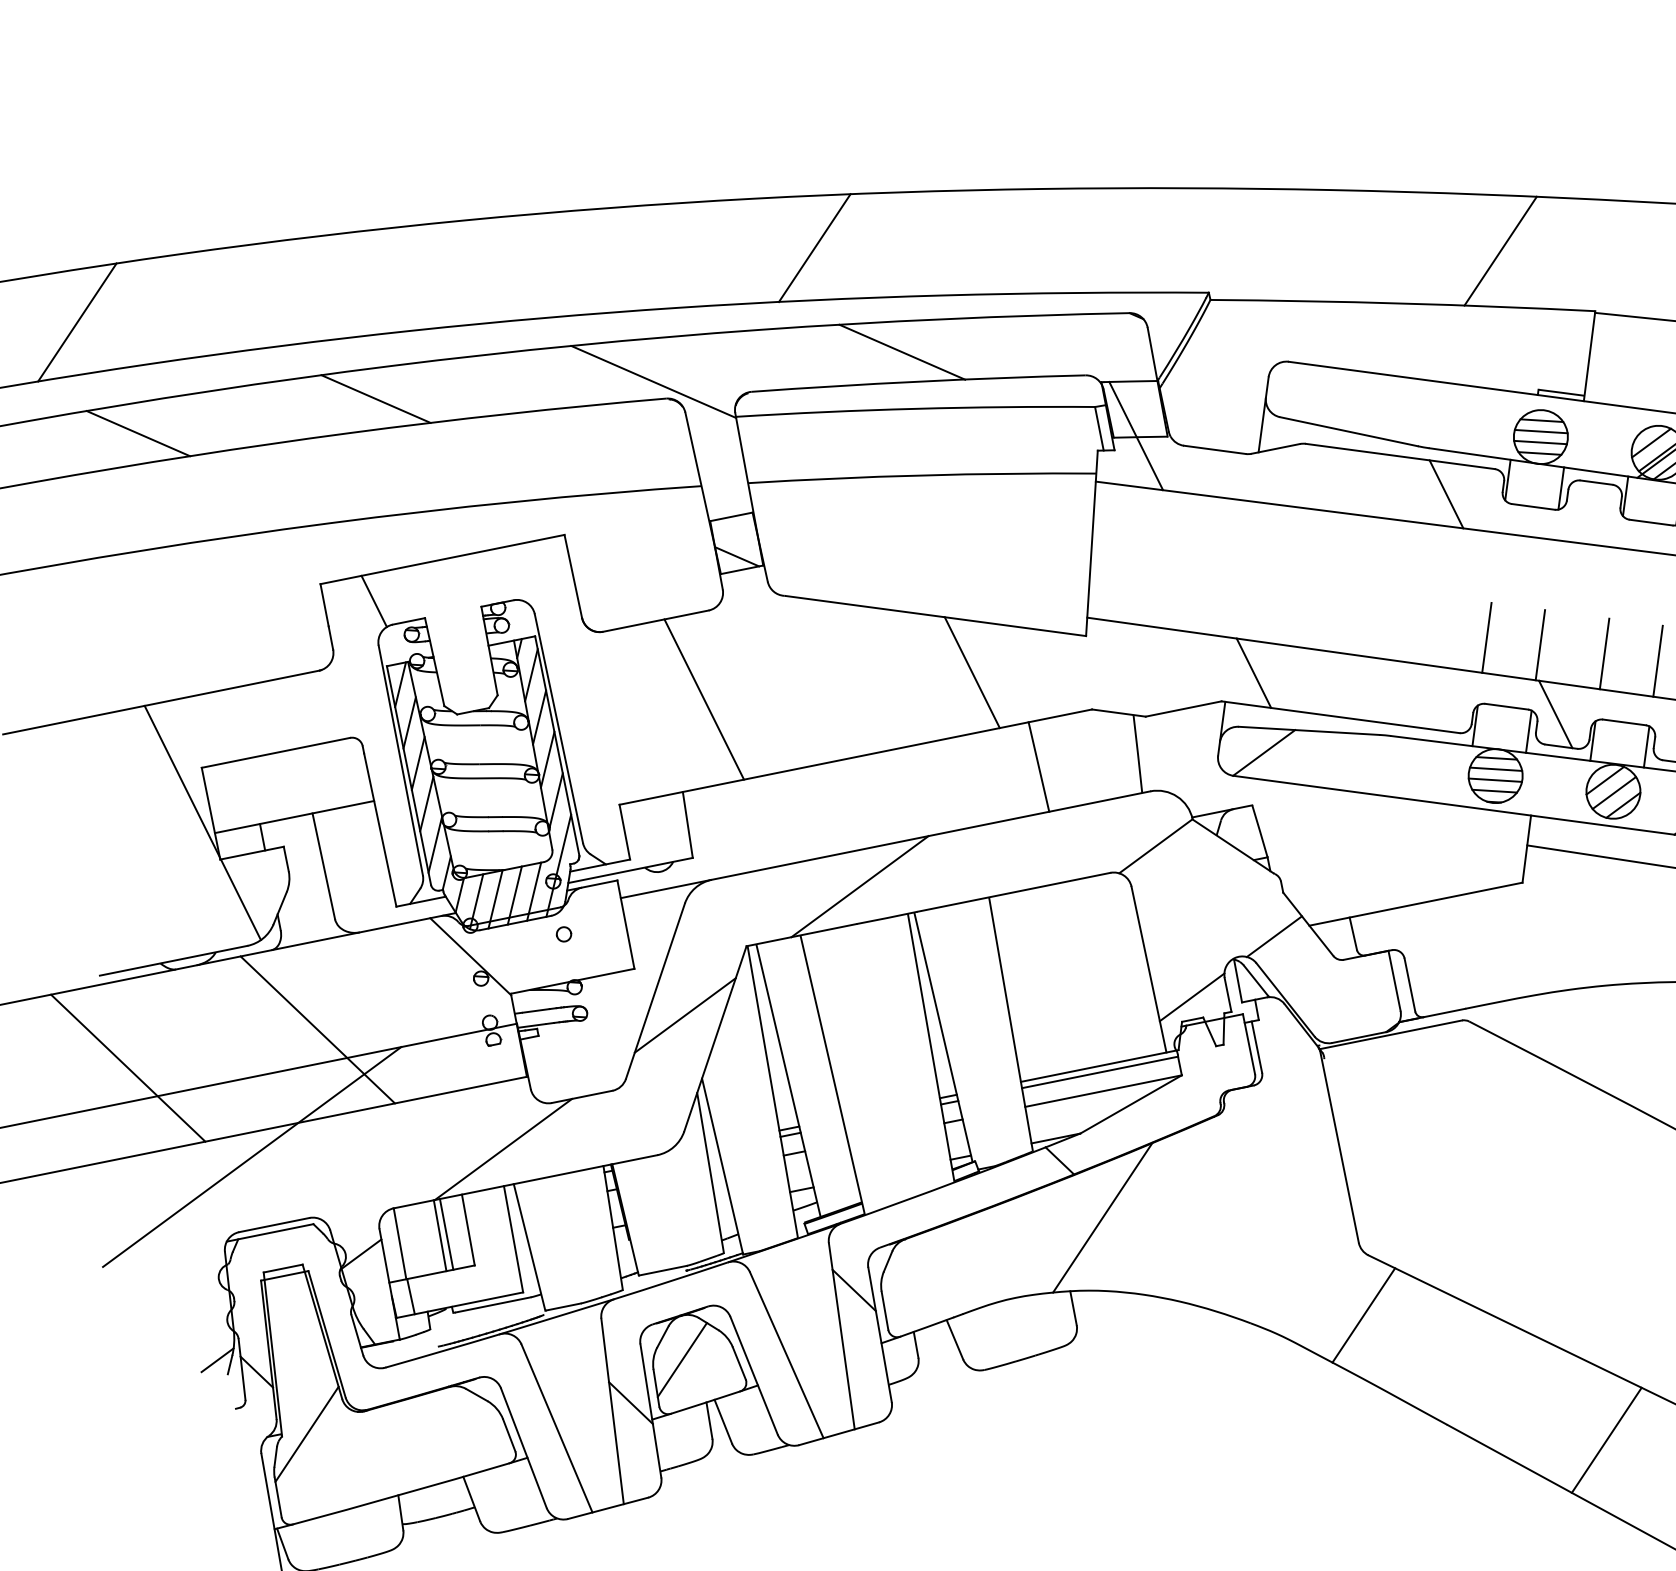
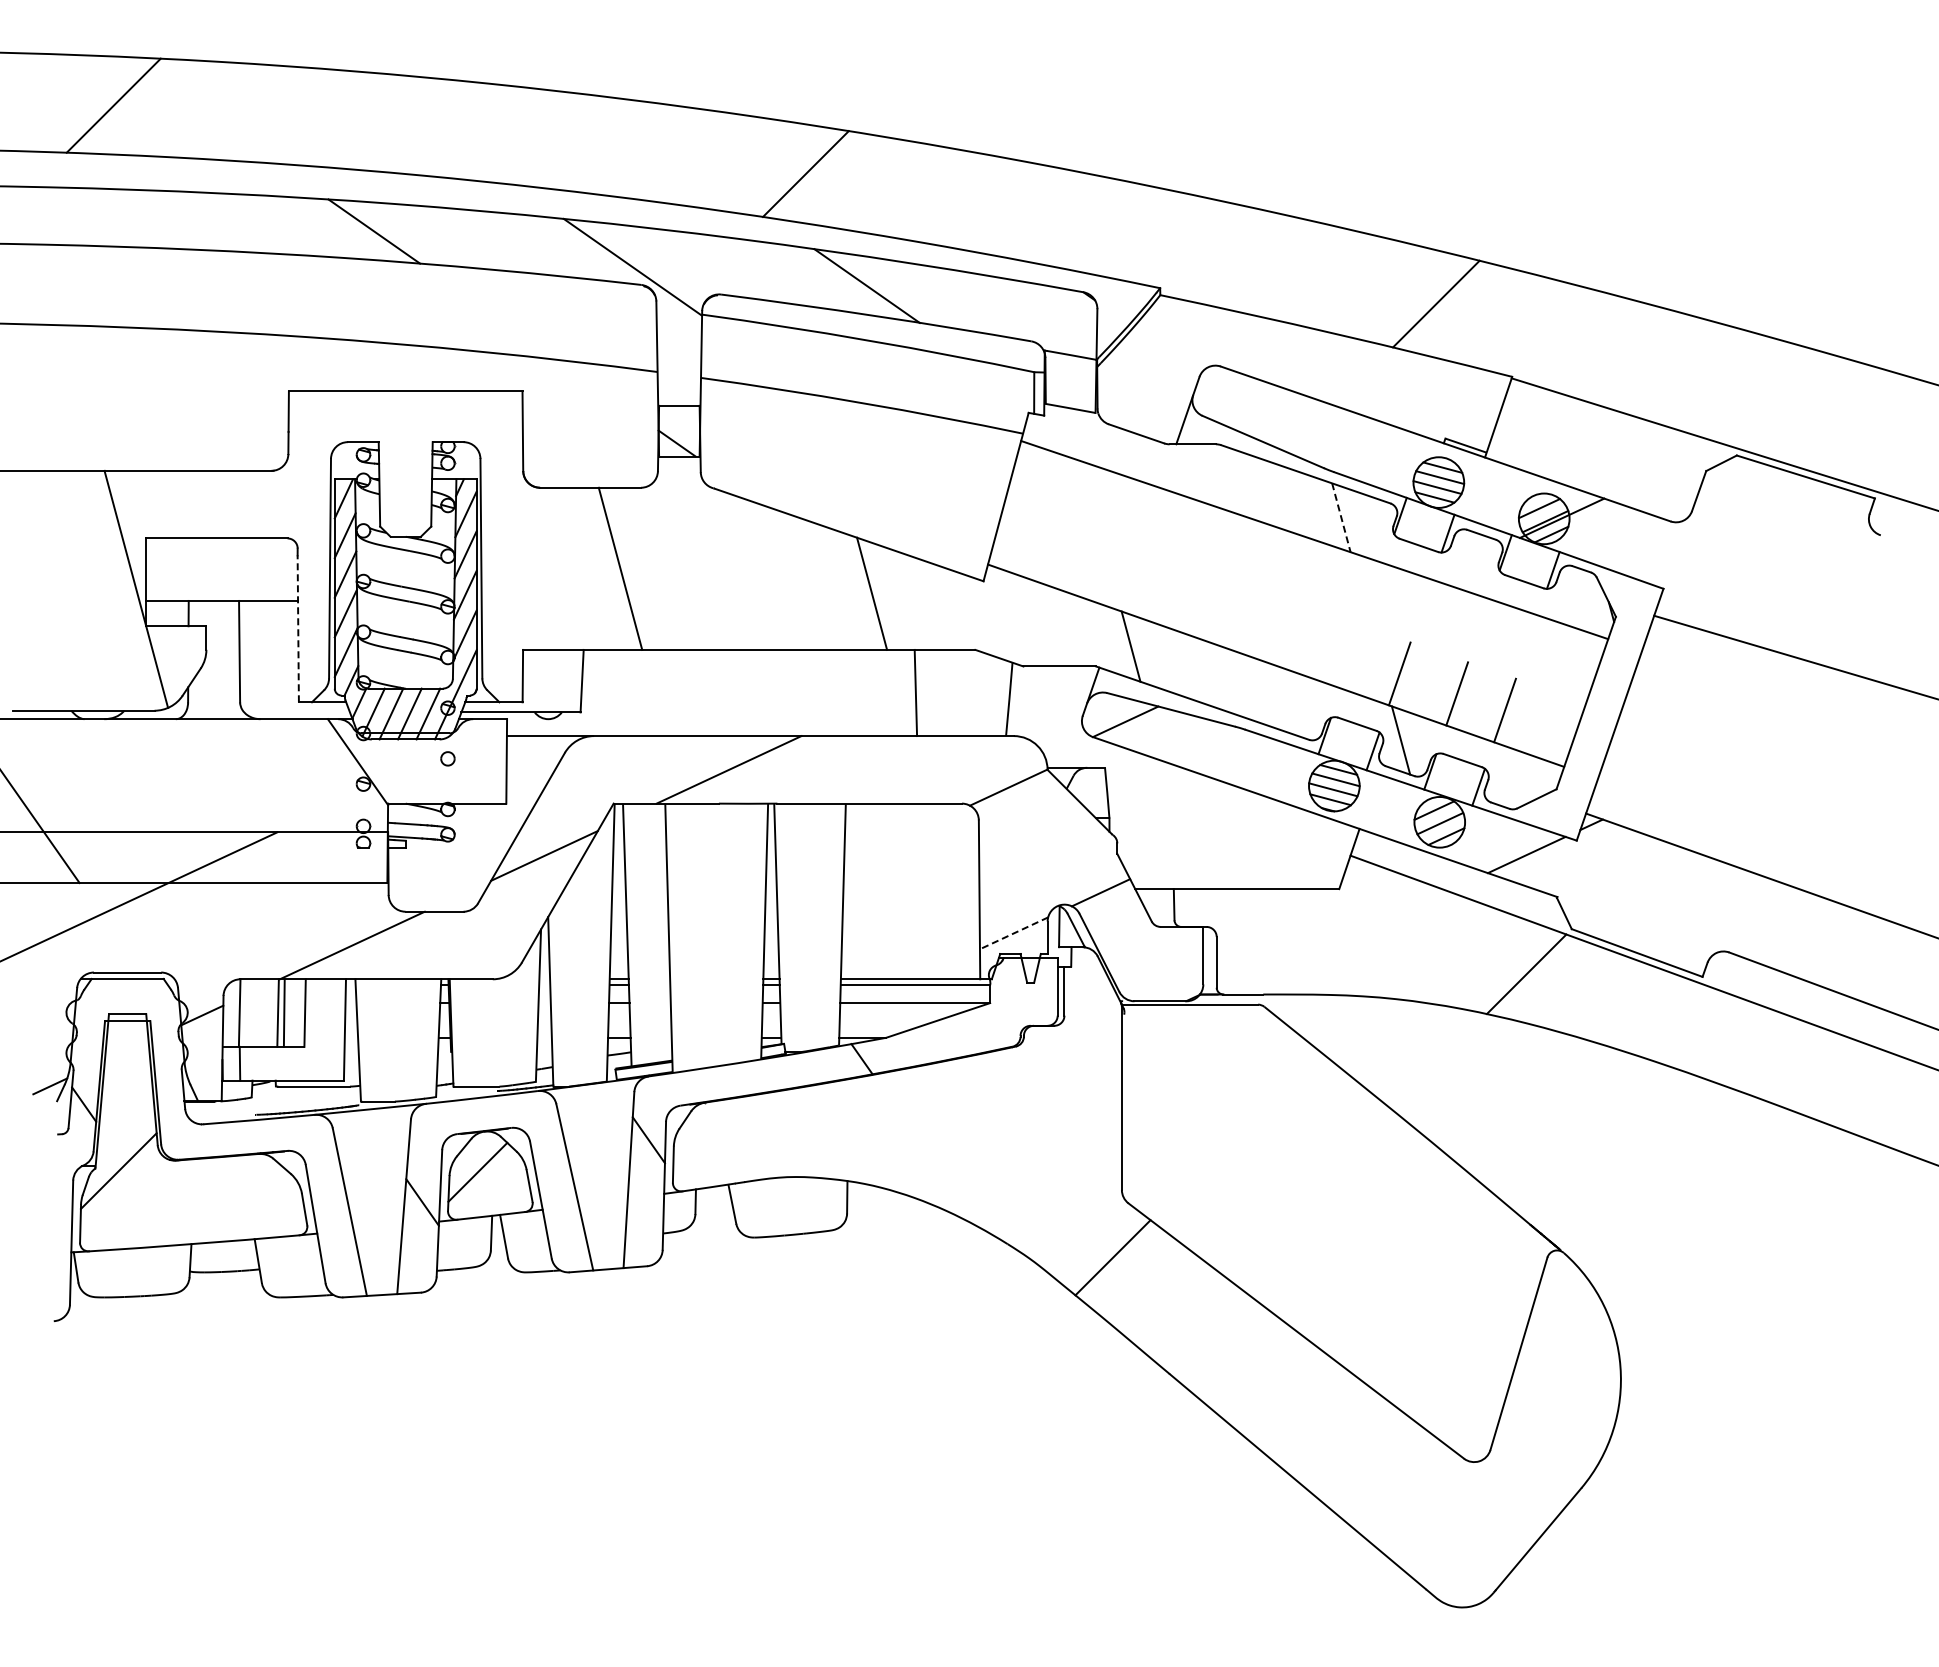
line: (137, 433) -> (148, 218), removed
line: (1135, 436) -> (1066, 406), removed
line: (1446, 494) -> (1341, 517), solid -> dashed
line: (374, 601) -> (335, 417), removed
line: (1486, 638) -> (1351, 657), removed
line: (380, 829) -> (298, 628), solid -> dashed
line: (1192, 997) -> (1014, 933), solid -> dashed
line: (317, 1030) -> (203, 801), removed
line: (1102, 1217) -> (890, 1119), removed
line: (1606, 1440) -> (1313, 1417), removed

